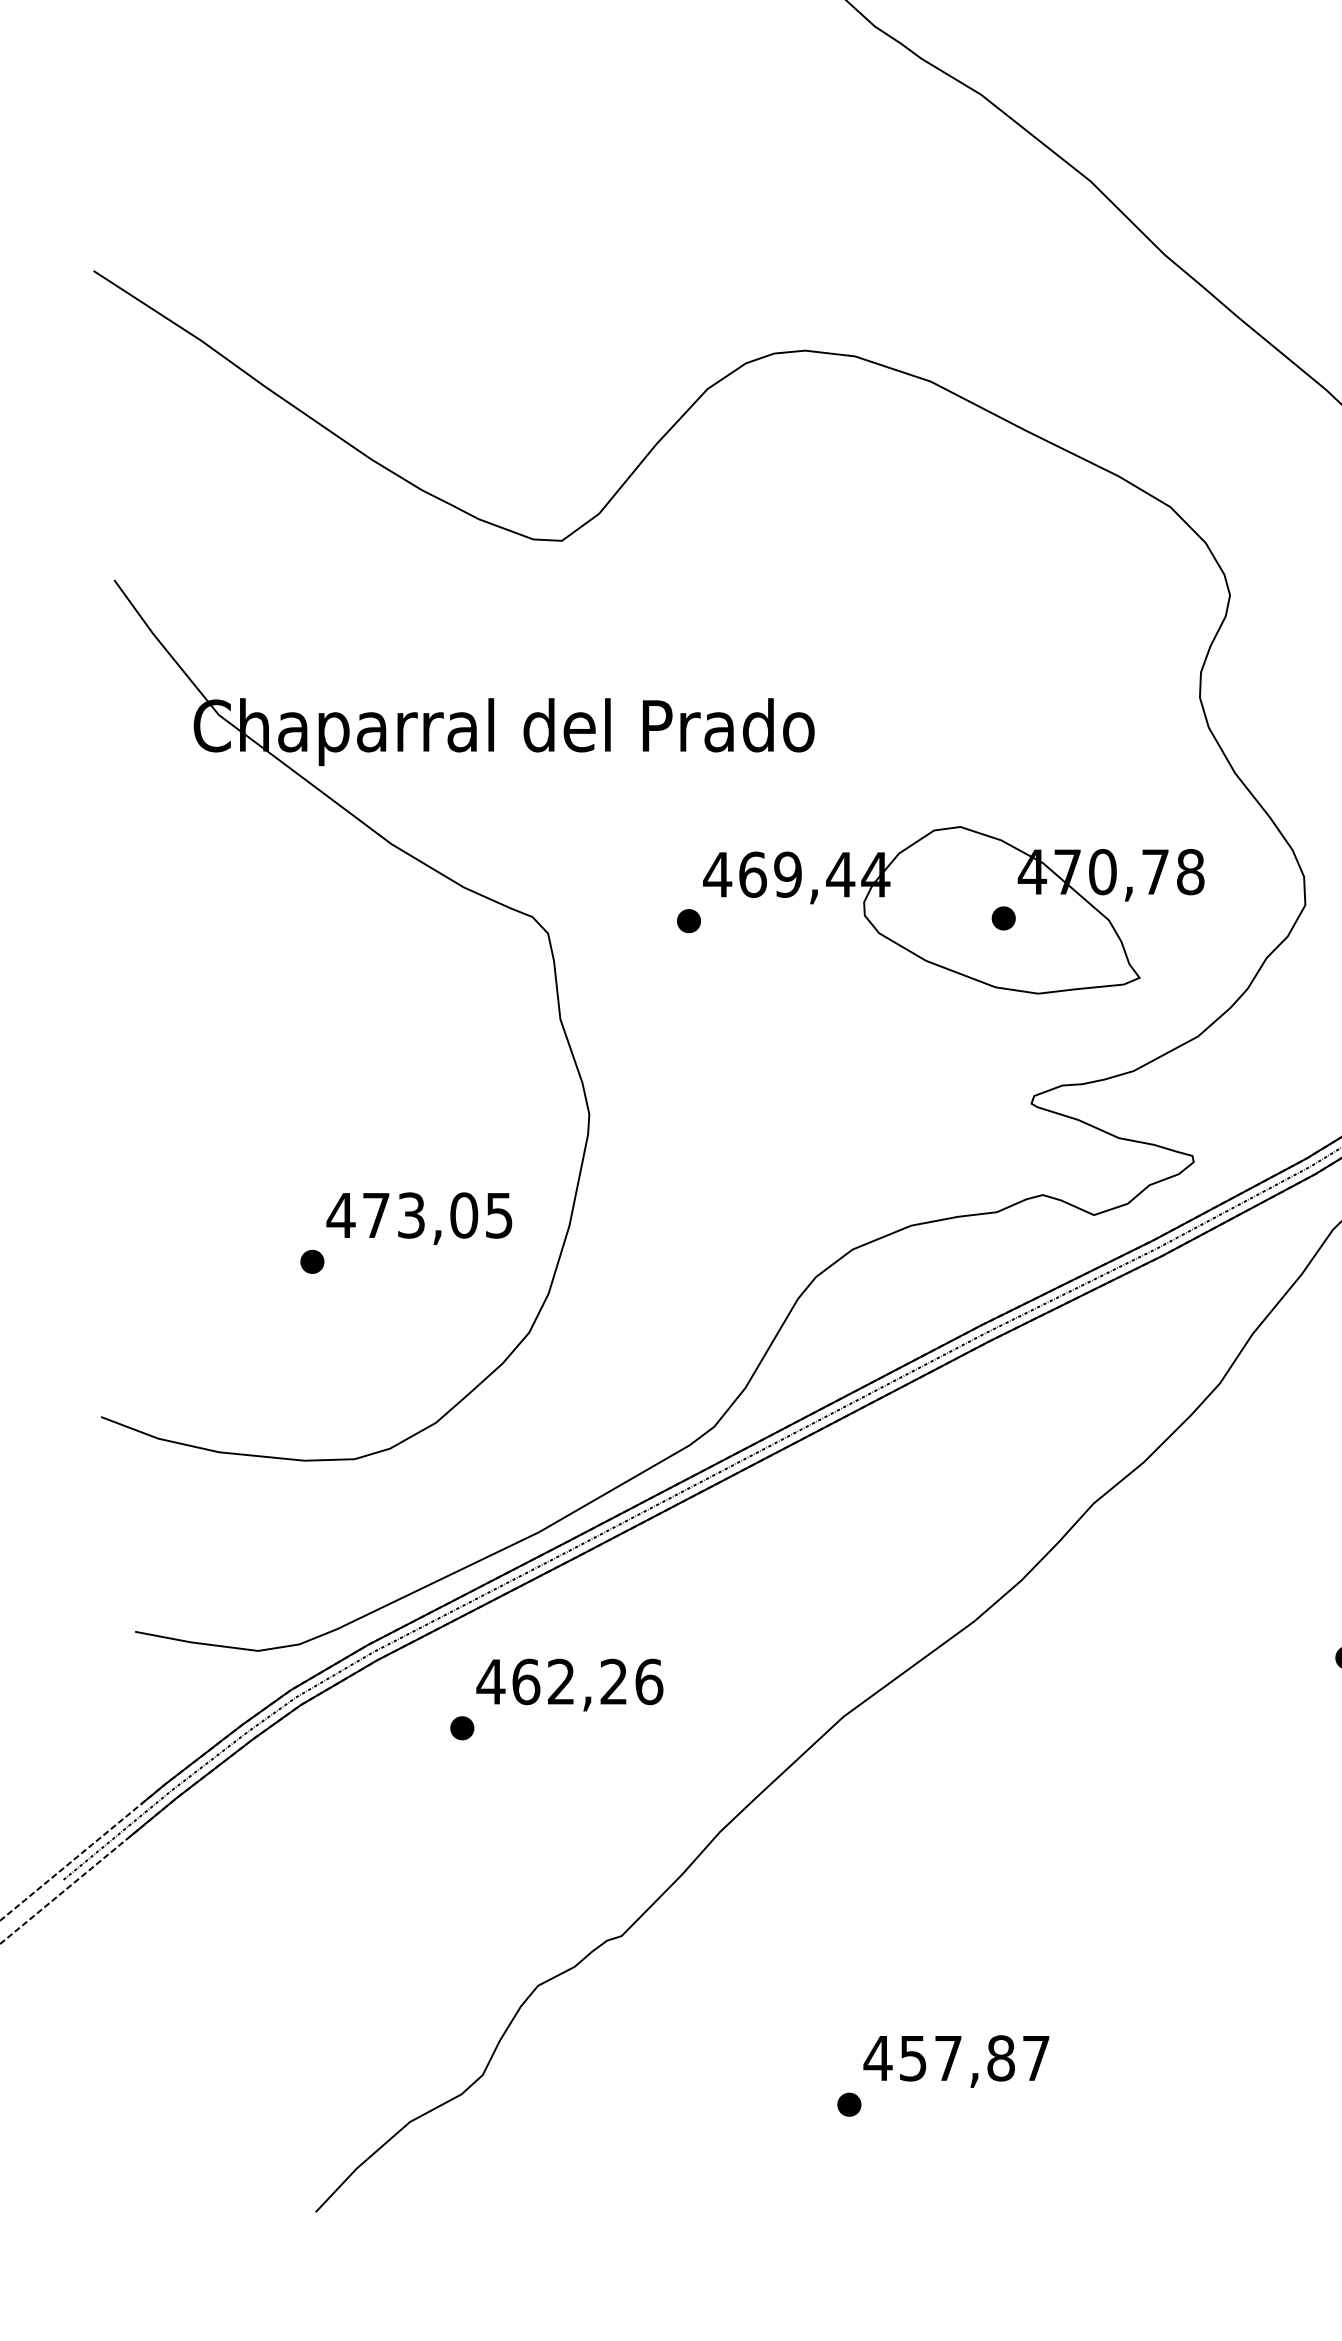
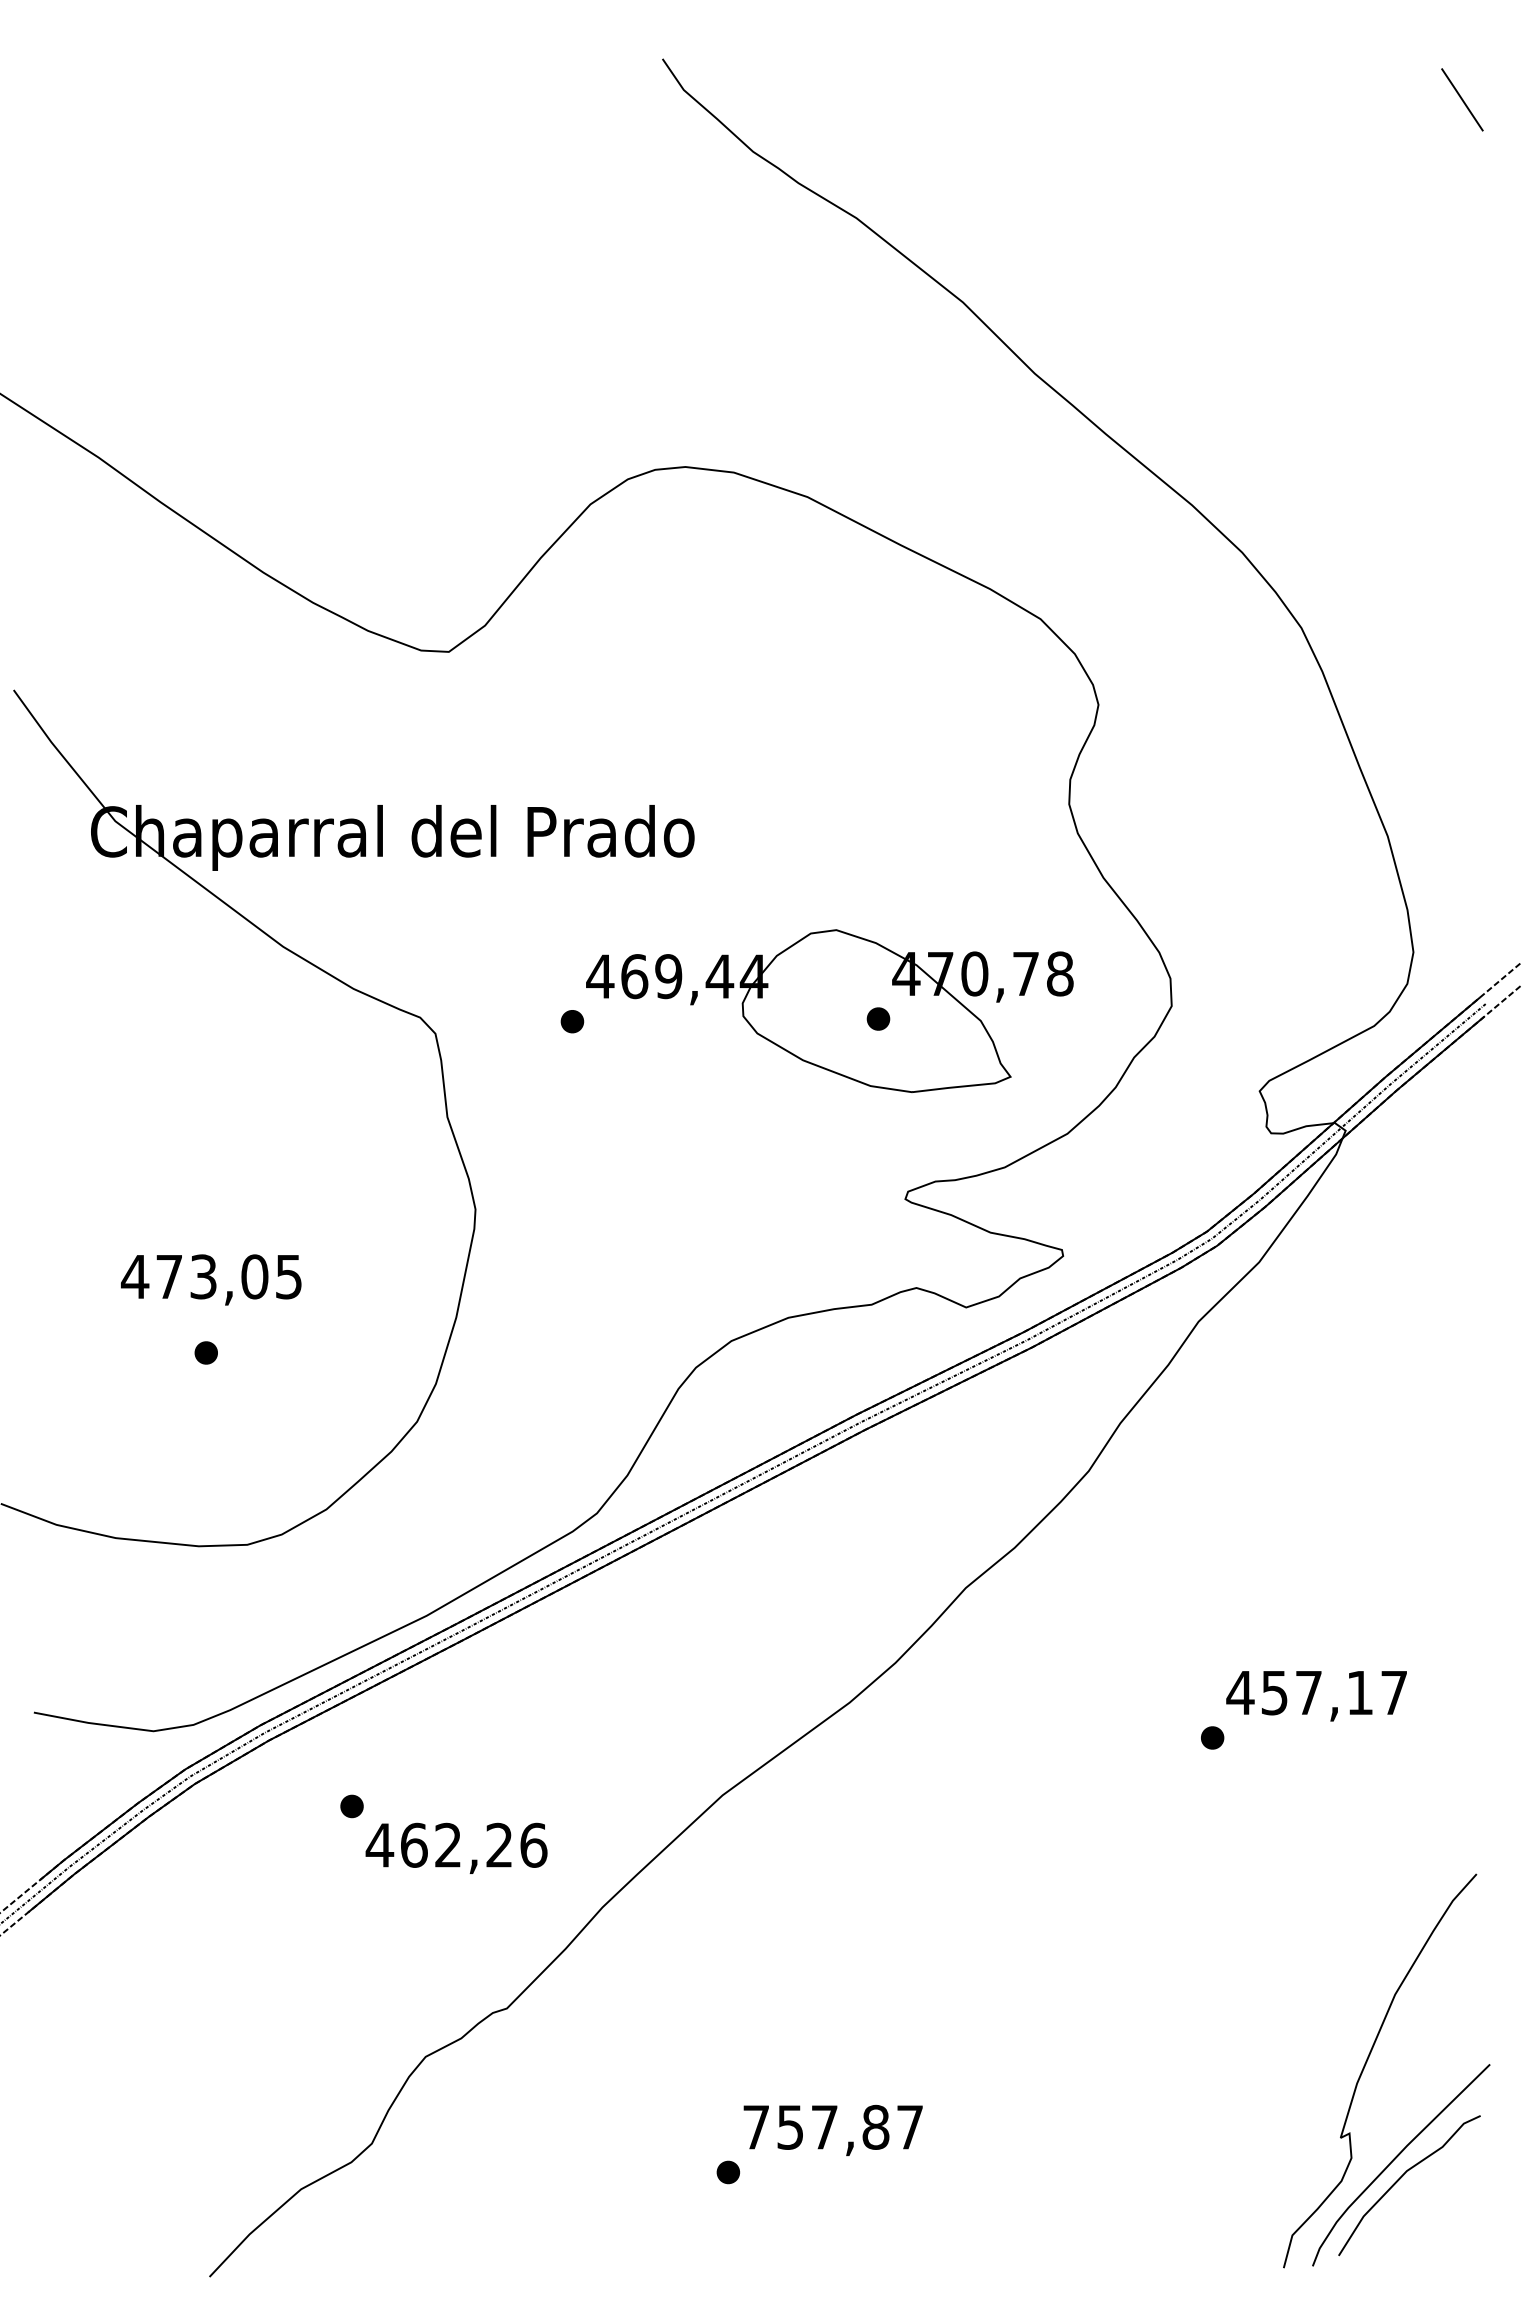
text: (419, 1218) -> (211, 1279), moved
text: (569, 1684) -> (456, 1847), moved
text: (878, 2058) -> (756, 2127), 457,87 -> 757,87

